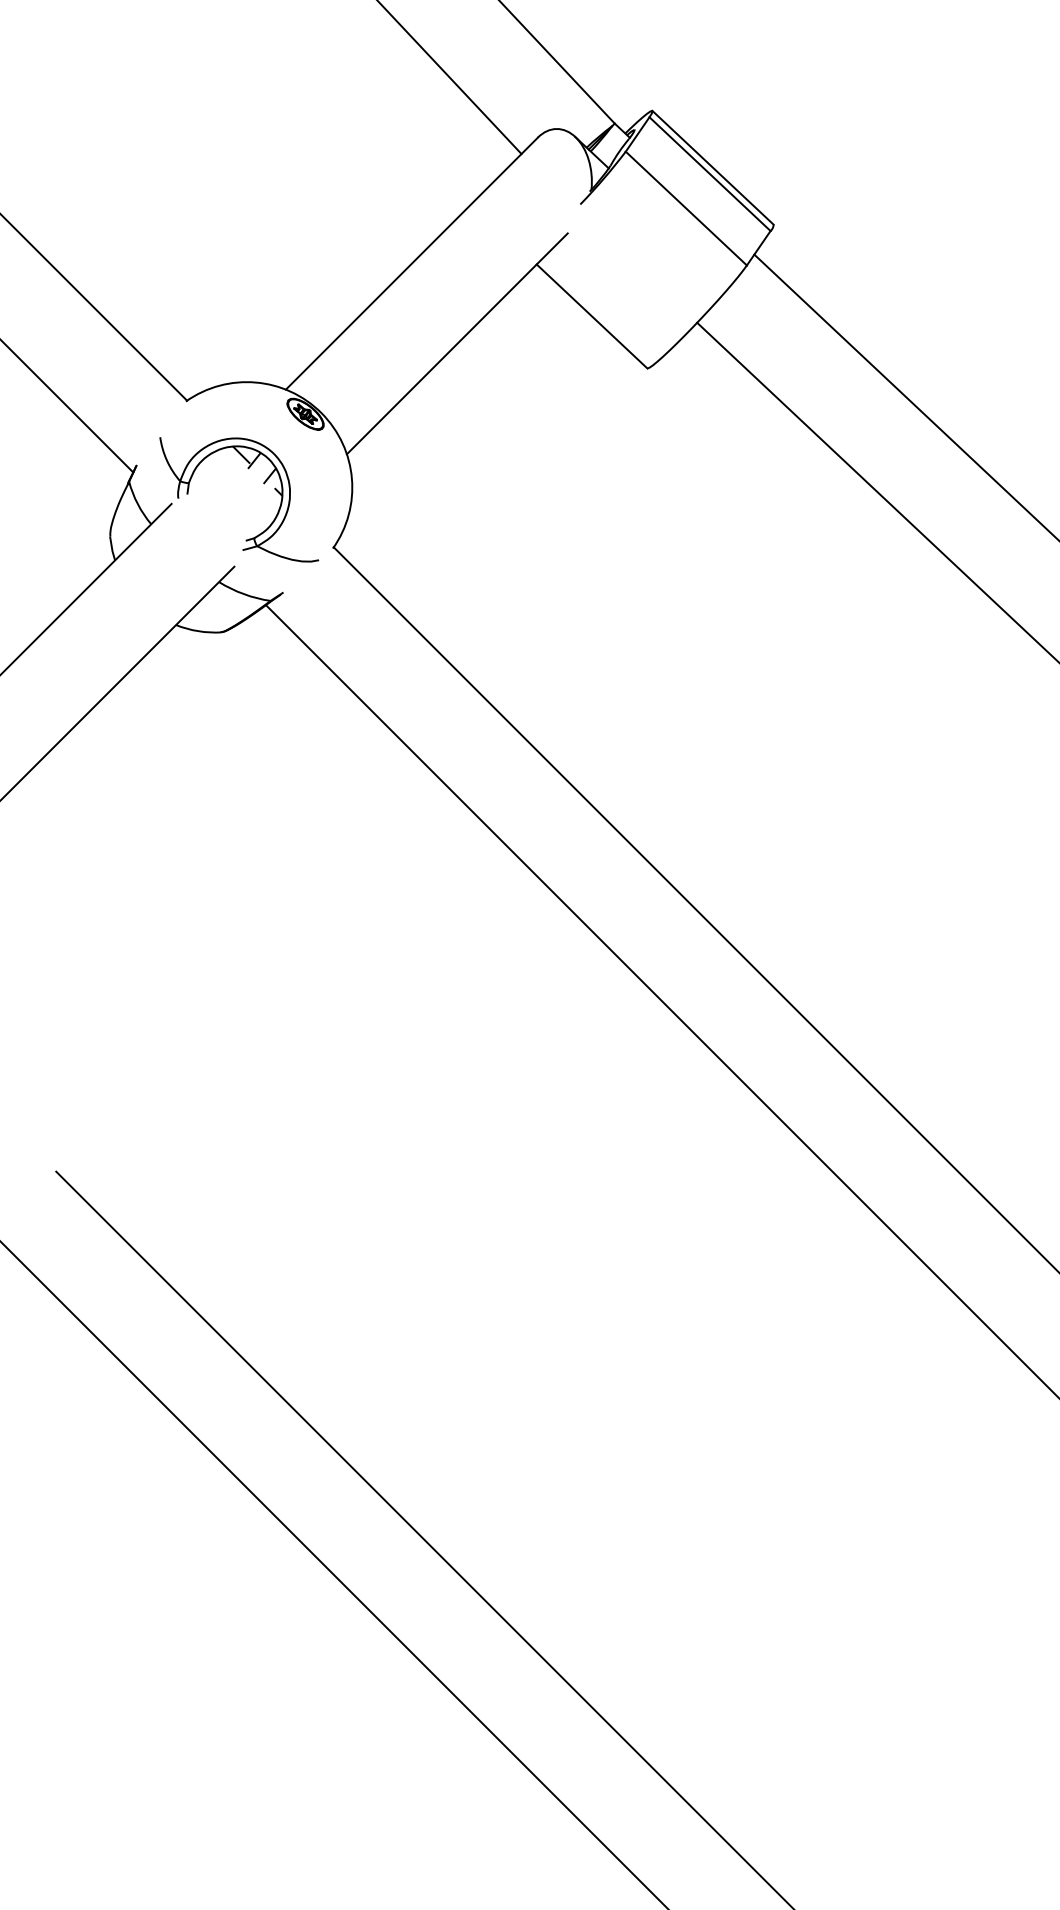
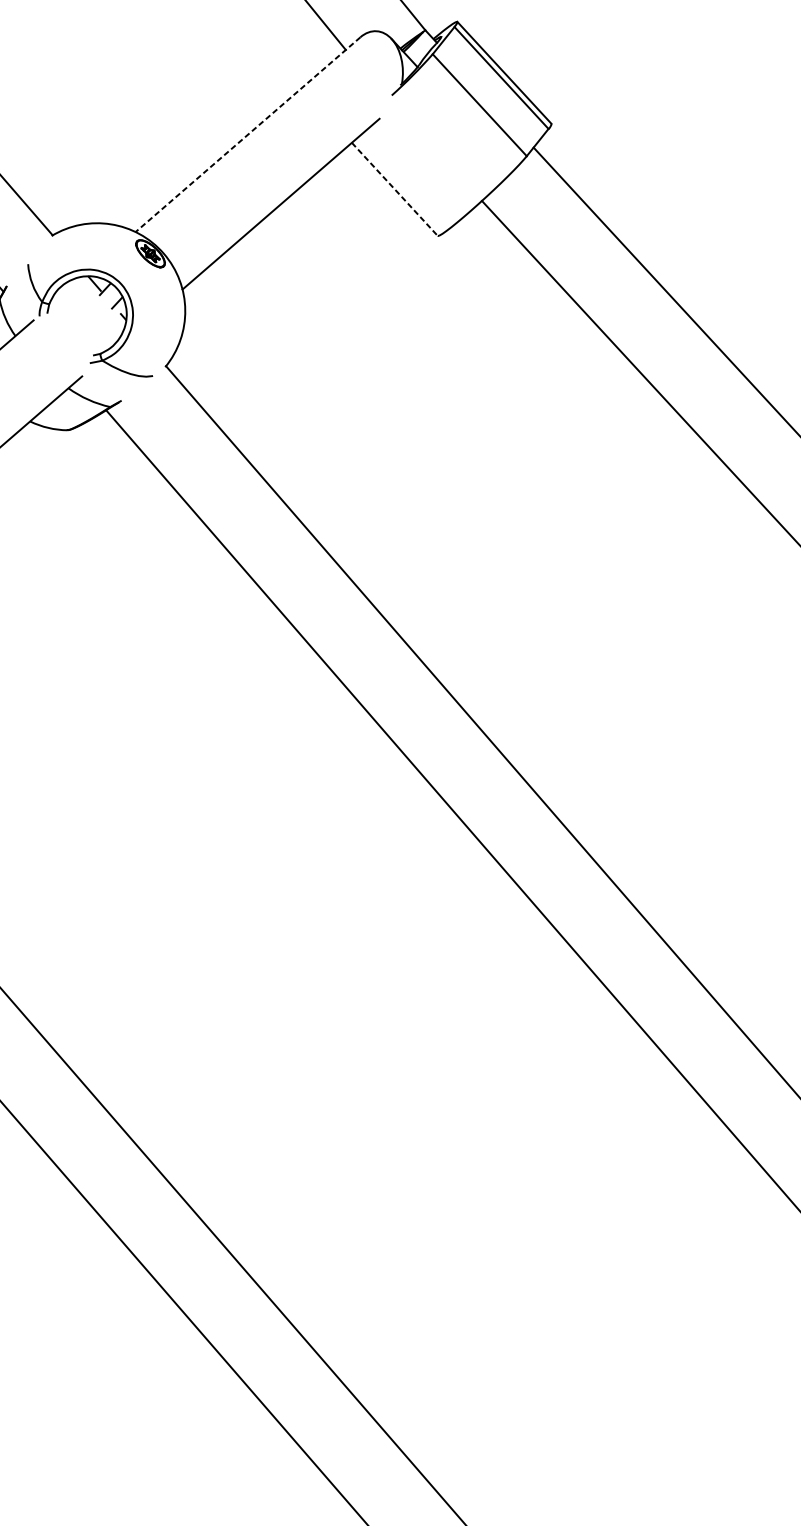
line: (411, 263) -> (247, 134), solid -> dashed
line: (592, 316) -> (395, 189), solid -> dashed

